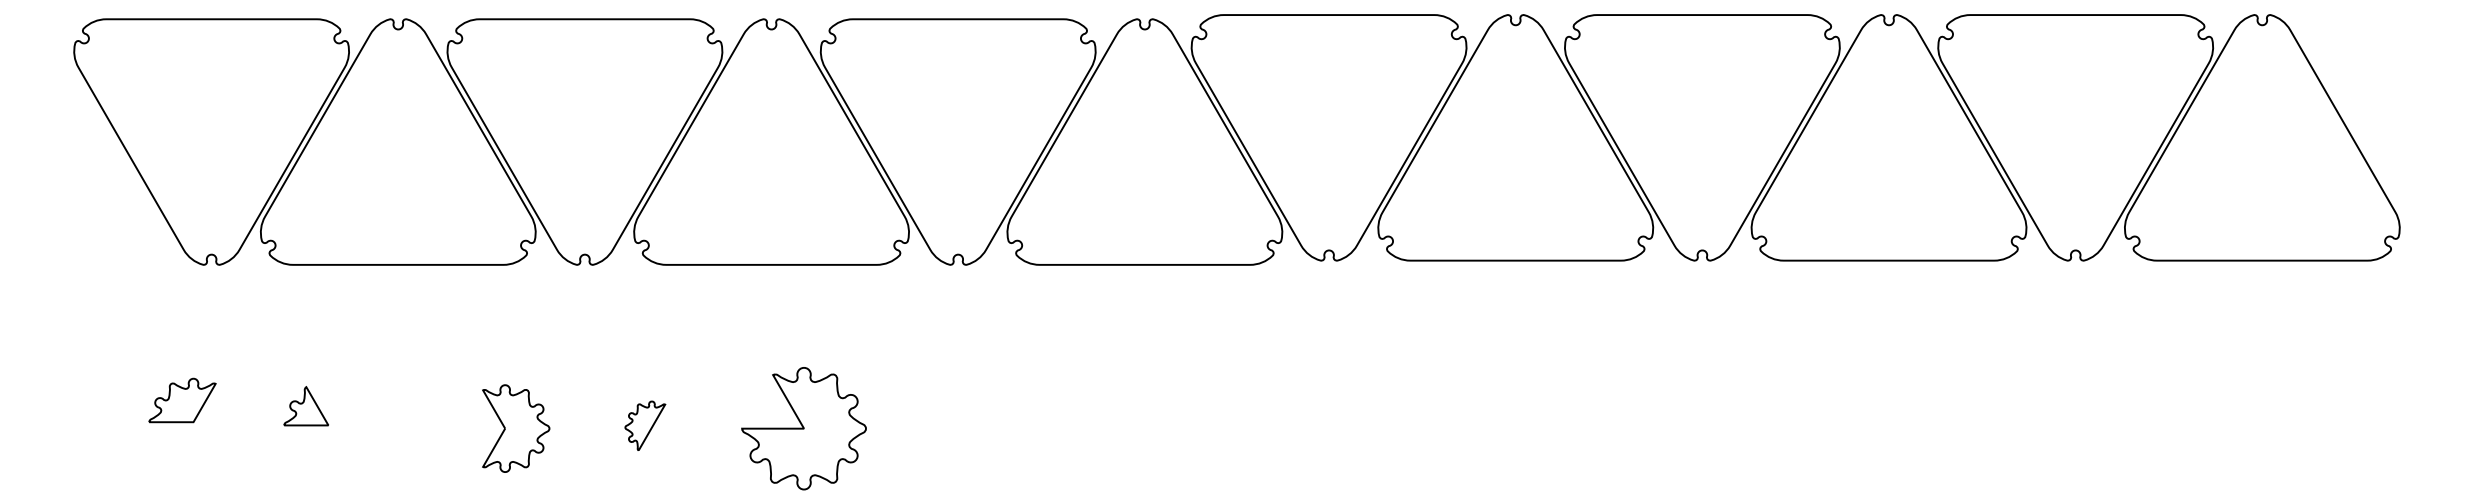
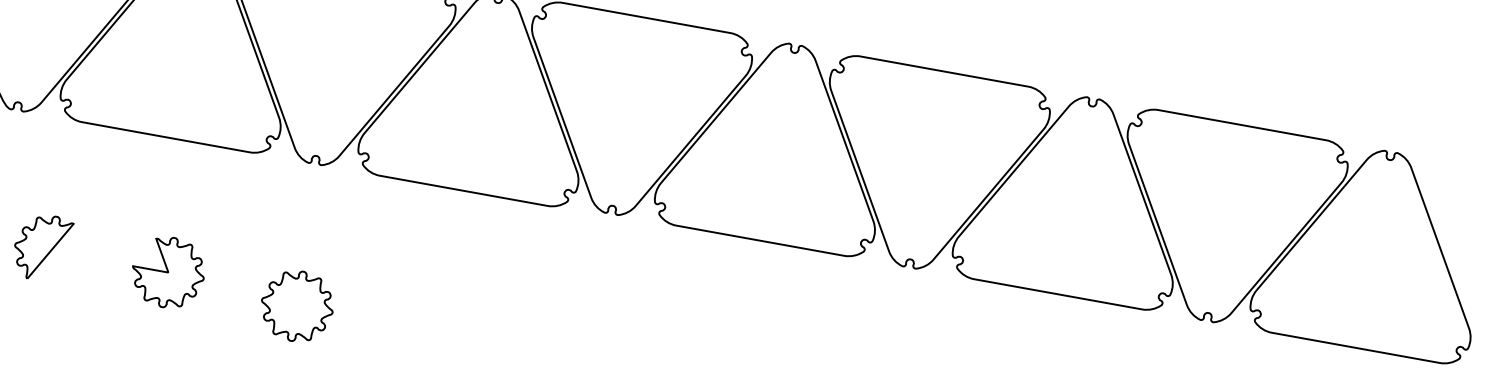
part: (645, 425) -> (42, 247), size x1.67
part: (803, 428) -> (168, 272), size x0.71
part: (967, 441) -> (296, 306), added

